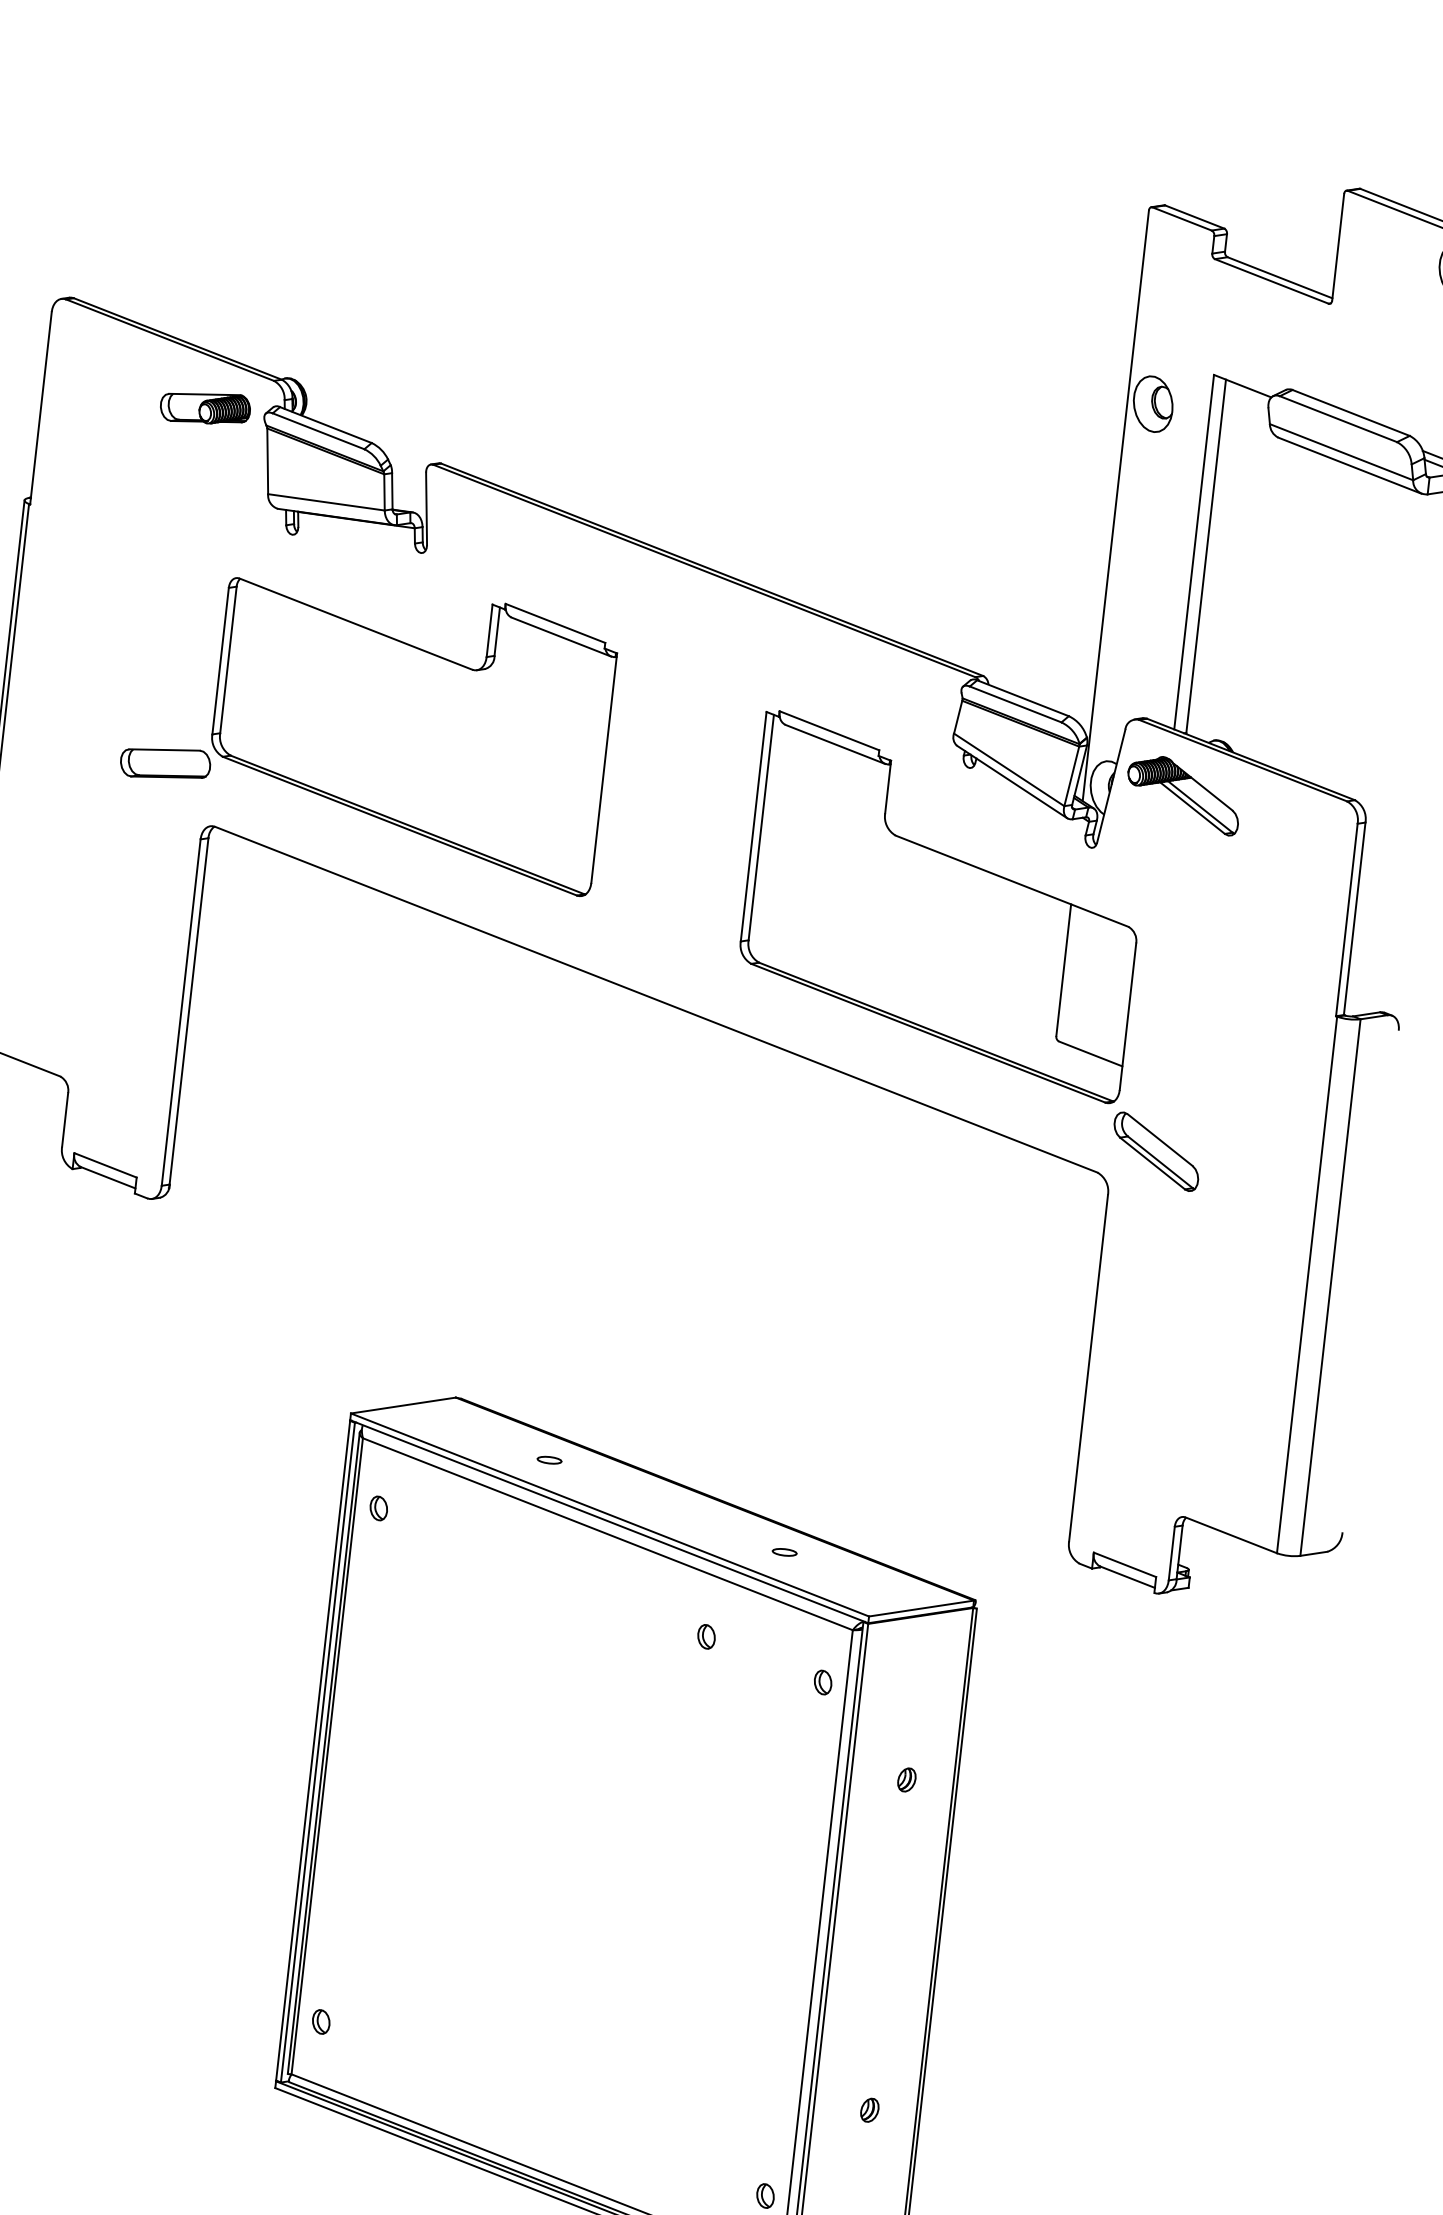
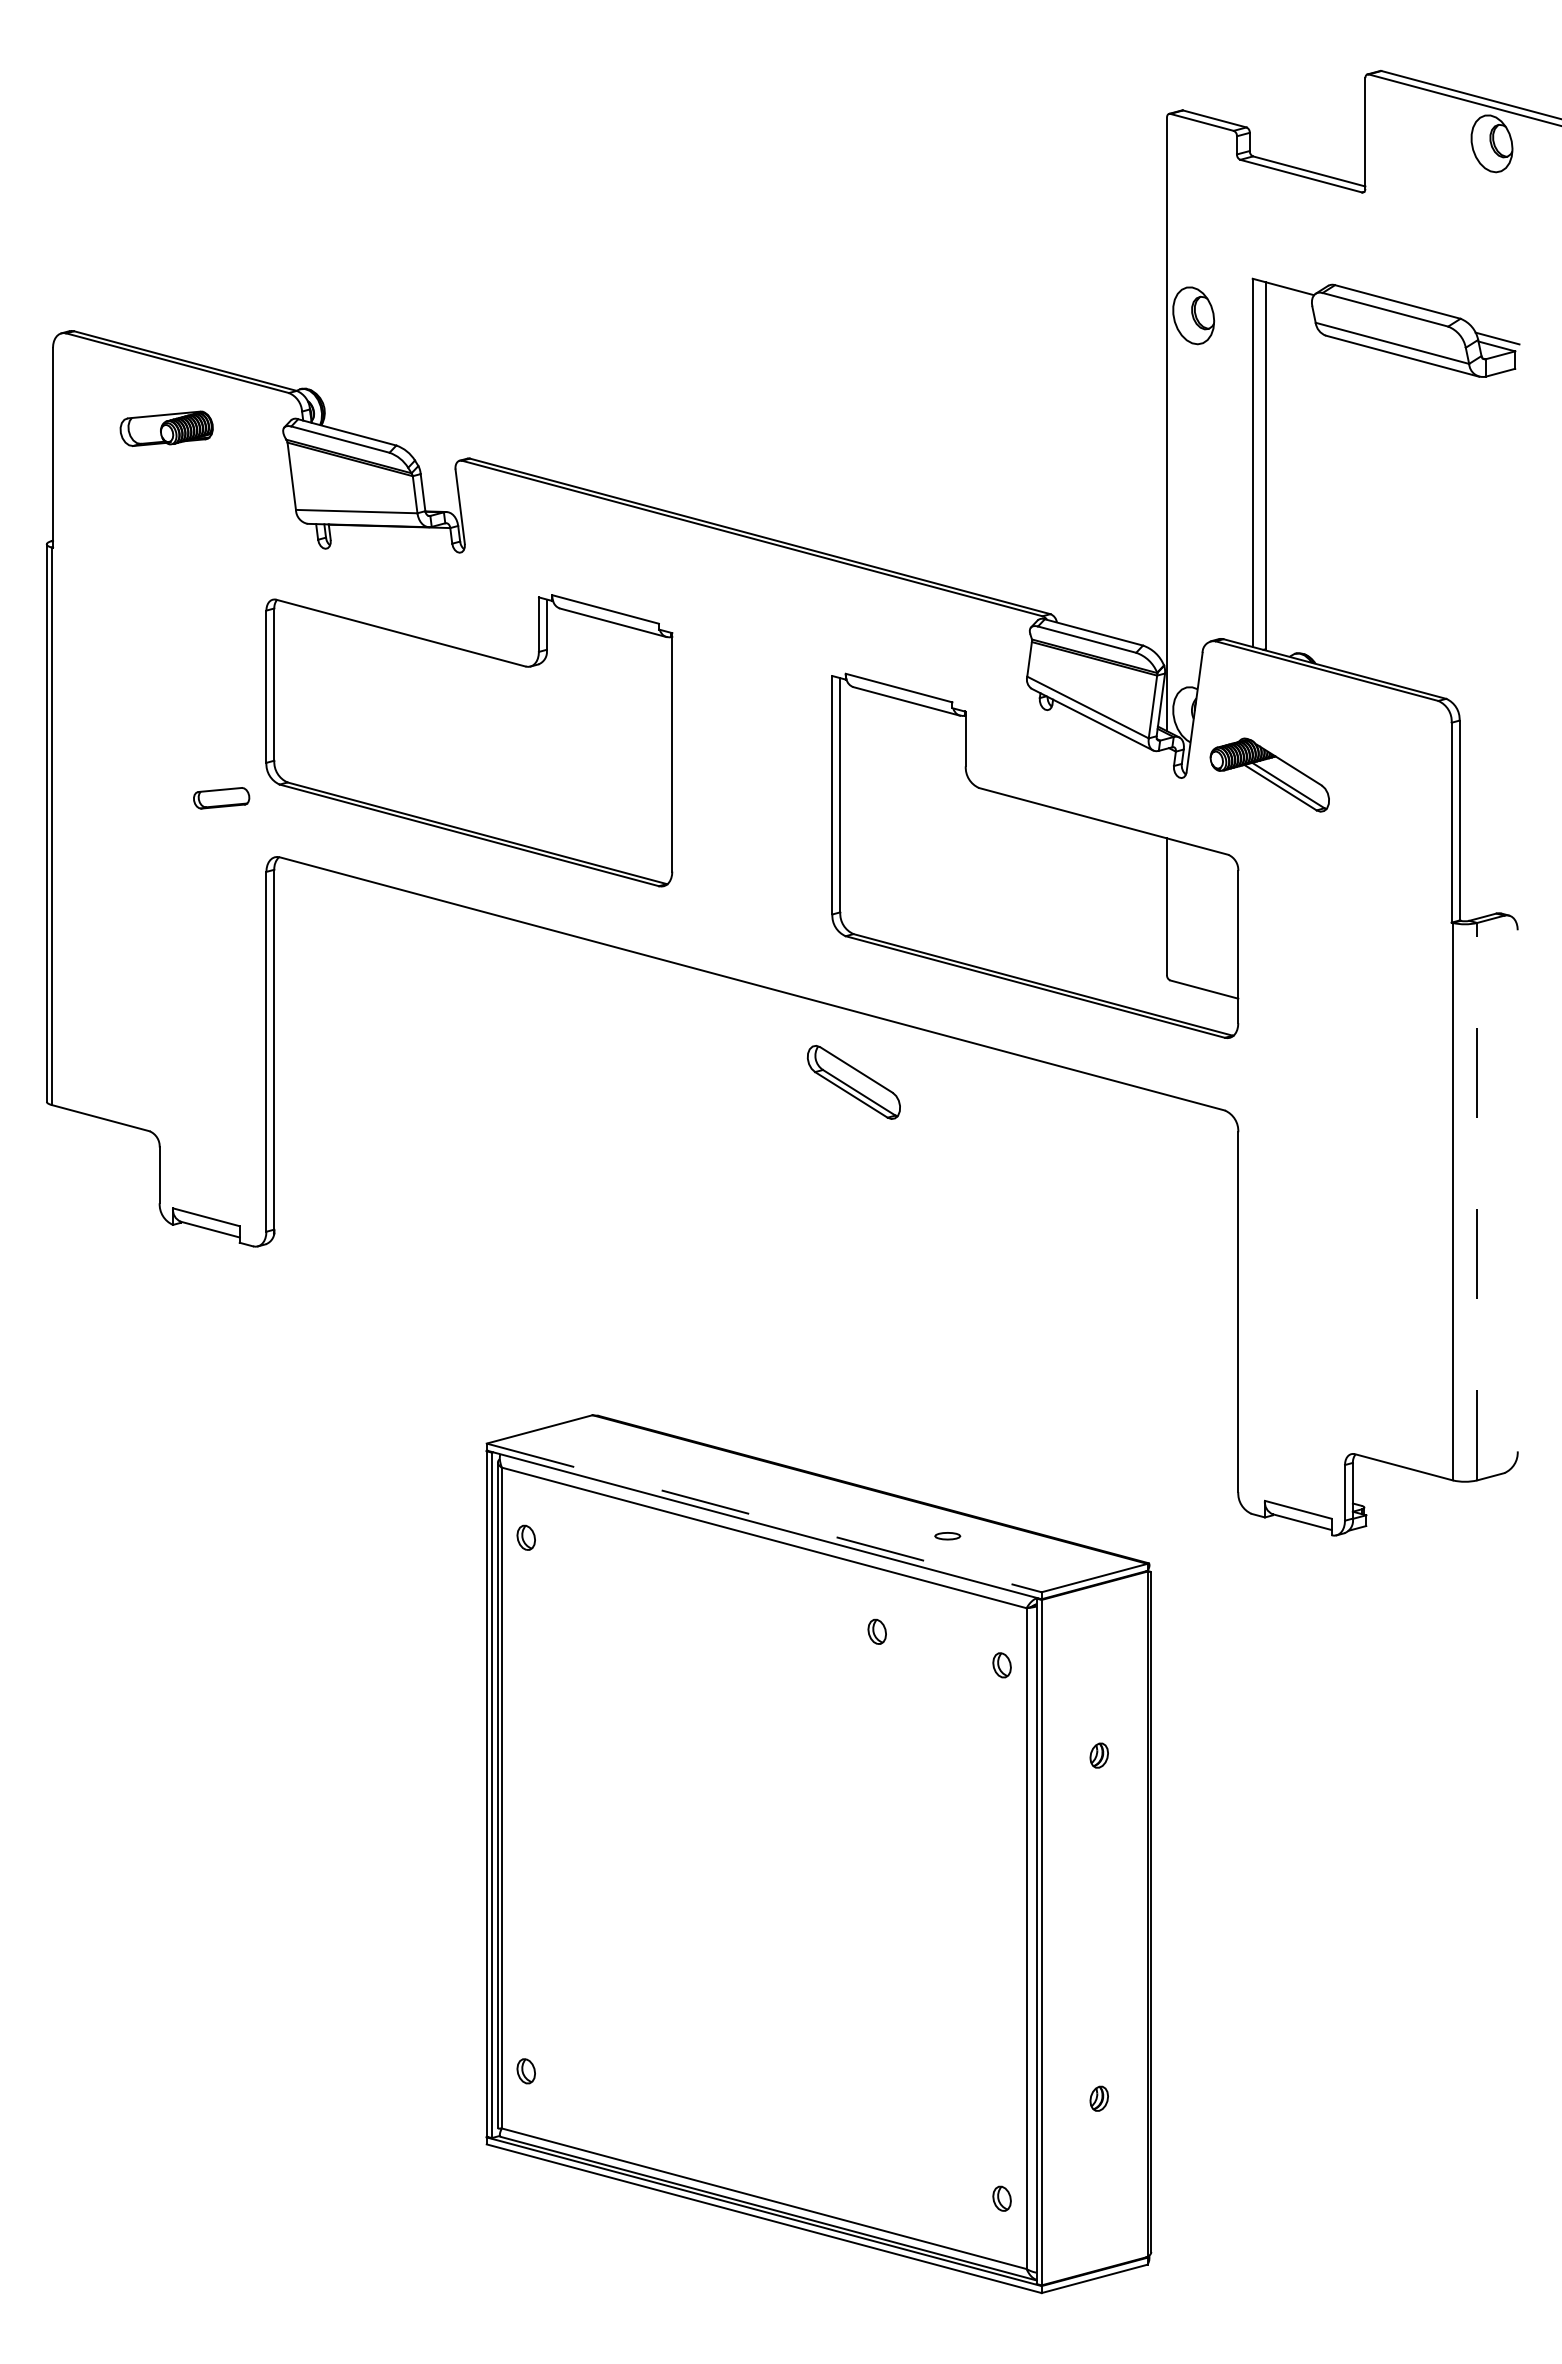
part: (205, 407) -> (166, 428), moved
part: (165, 763) -> (221, 798), size x0.6
part: (1183, 794) -> (1269, 774), moved
part: (1155, 1151) -> (853, 1082), moved
line: (1330, 1287) -> (1477, 1201), solid -> dashed
part: (549, 1459) -> (695, 1468), removed
line: (610, 1515) -> (764, 1518), solid -> dashed

